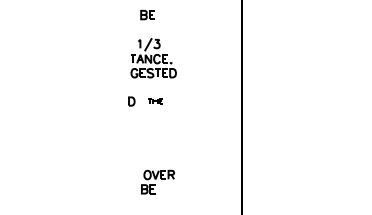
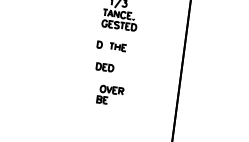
part: (155, 101) -> (117, 47), size x1.43
part: (142, 129) -> (105, 67), added
part: (157, 181) -> (110, 94), moved

